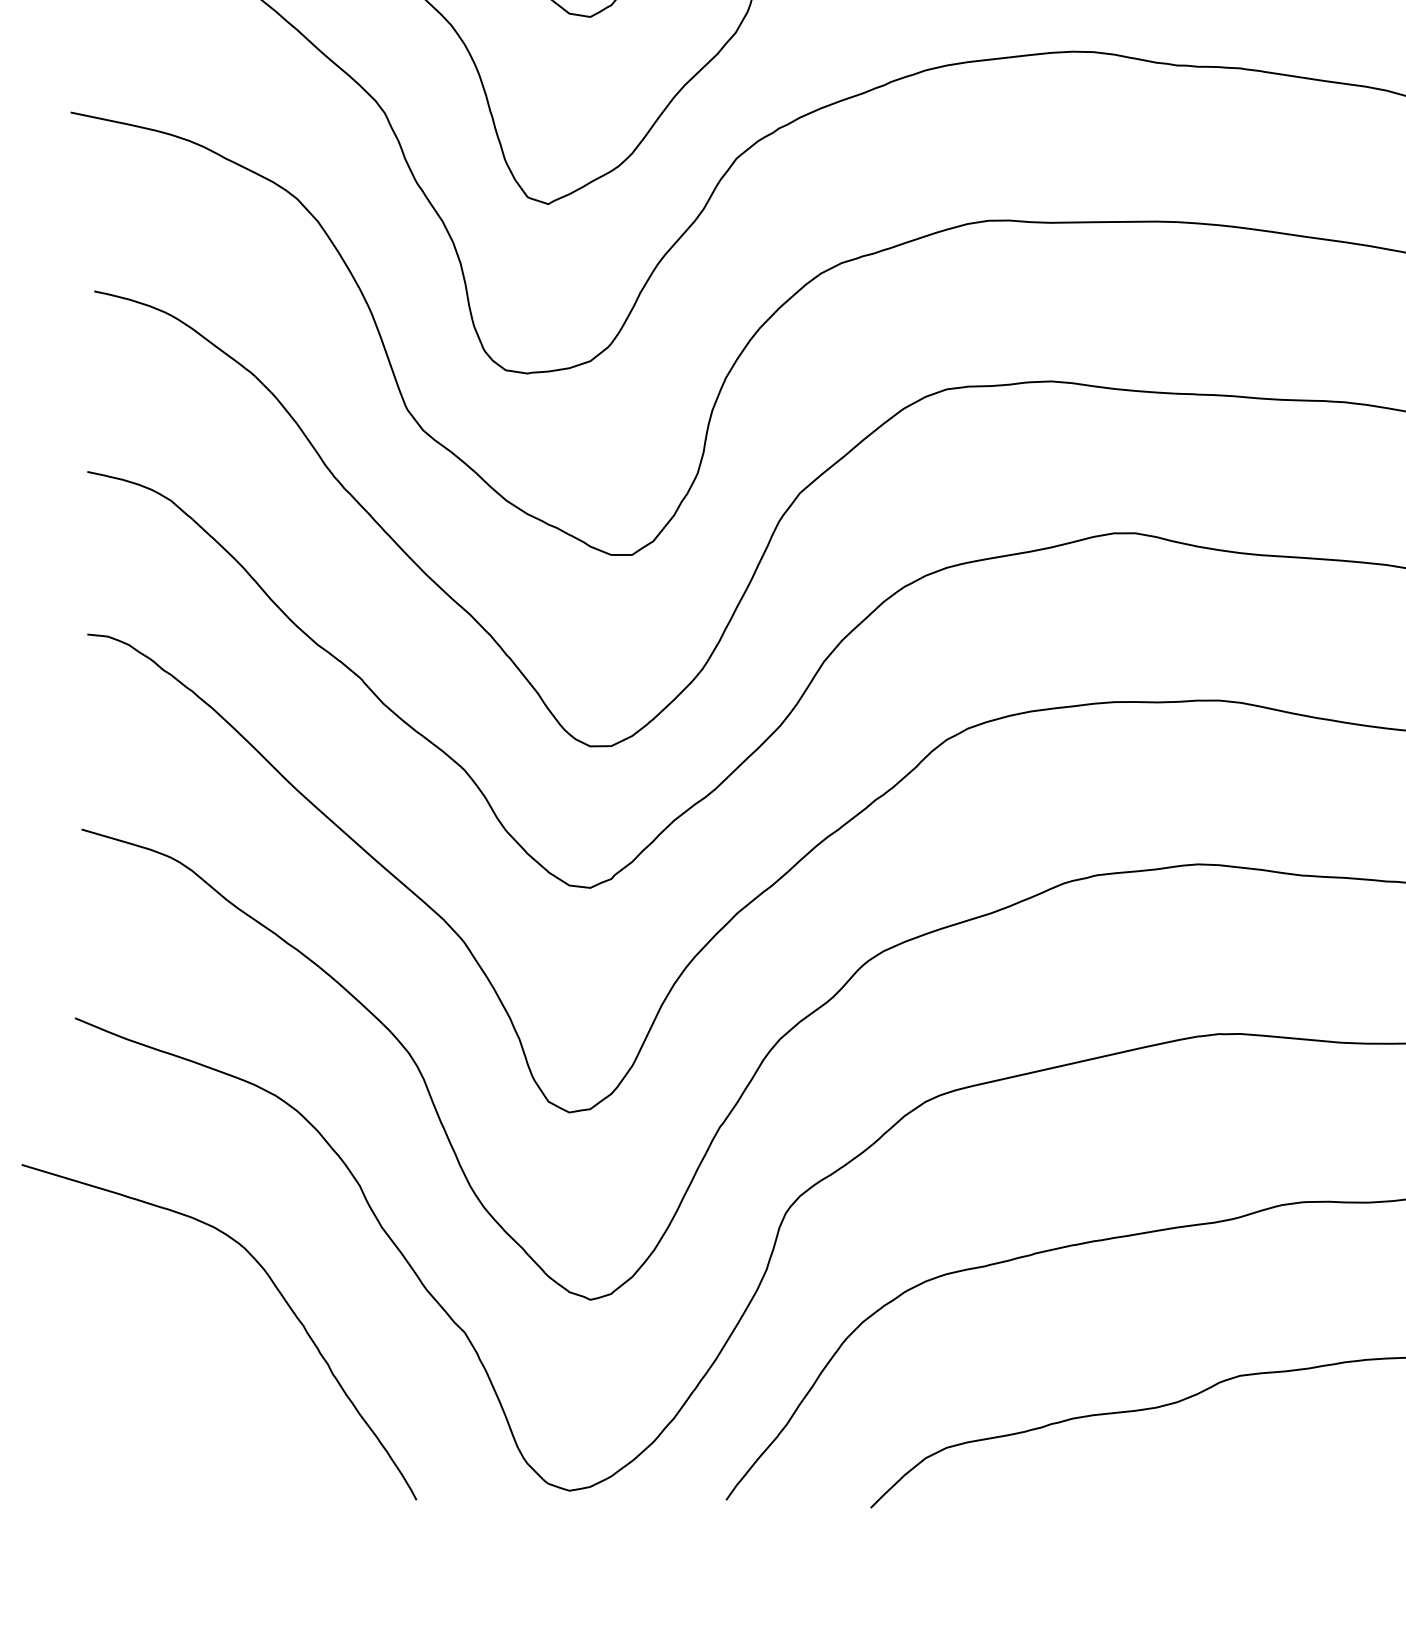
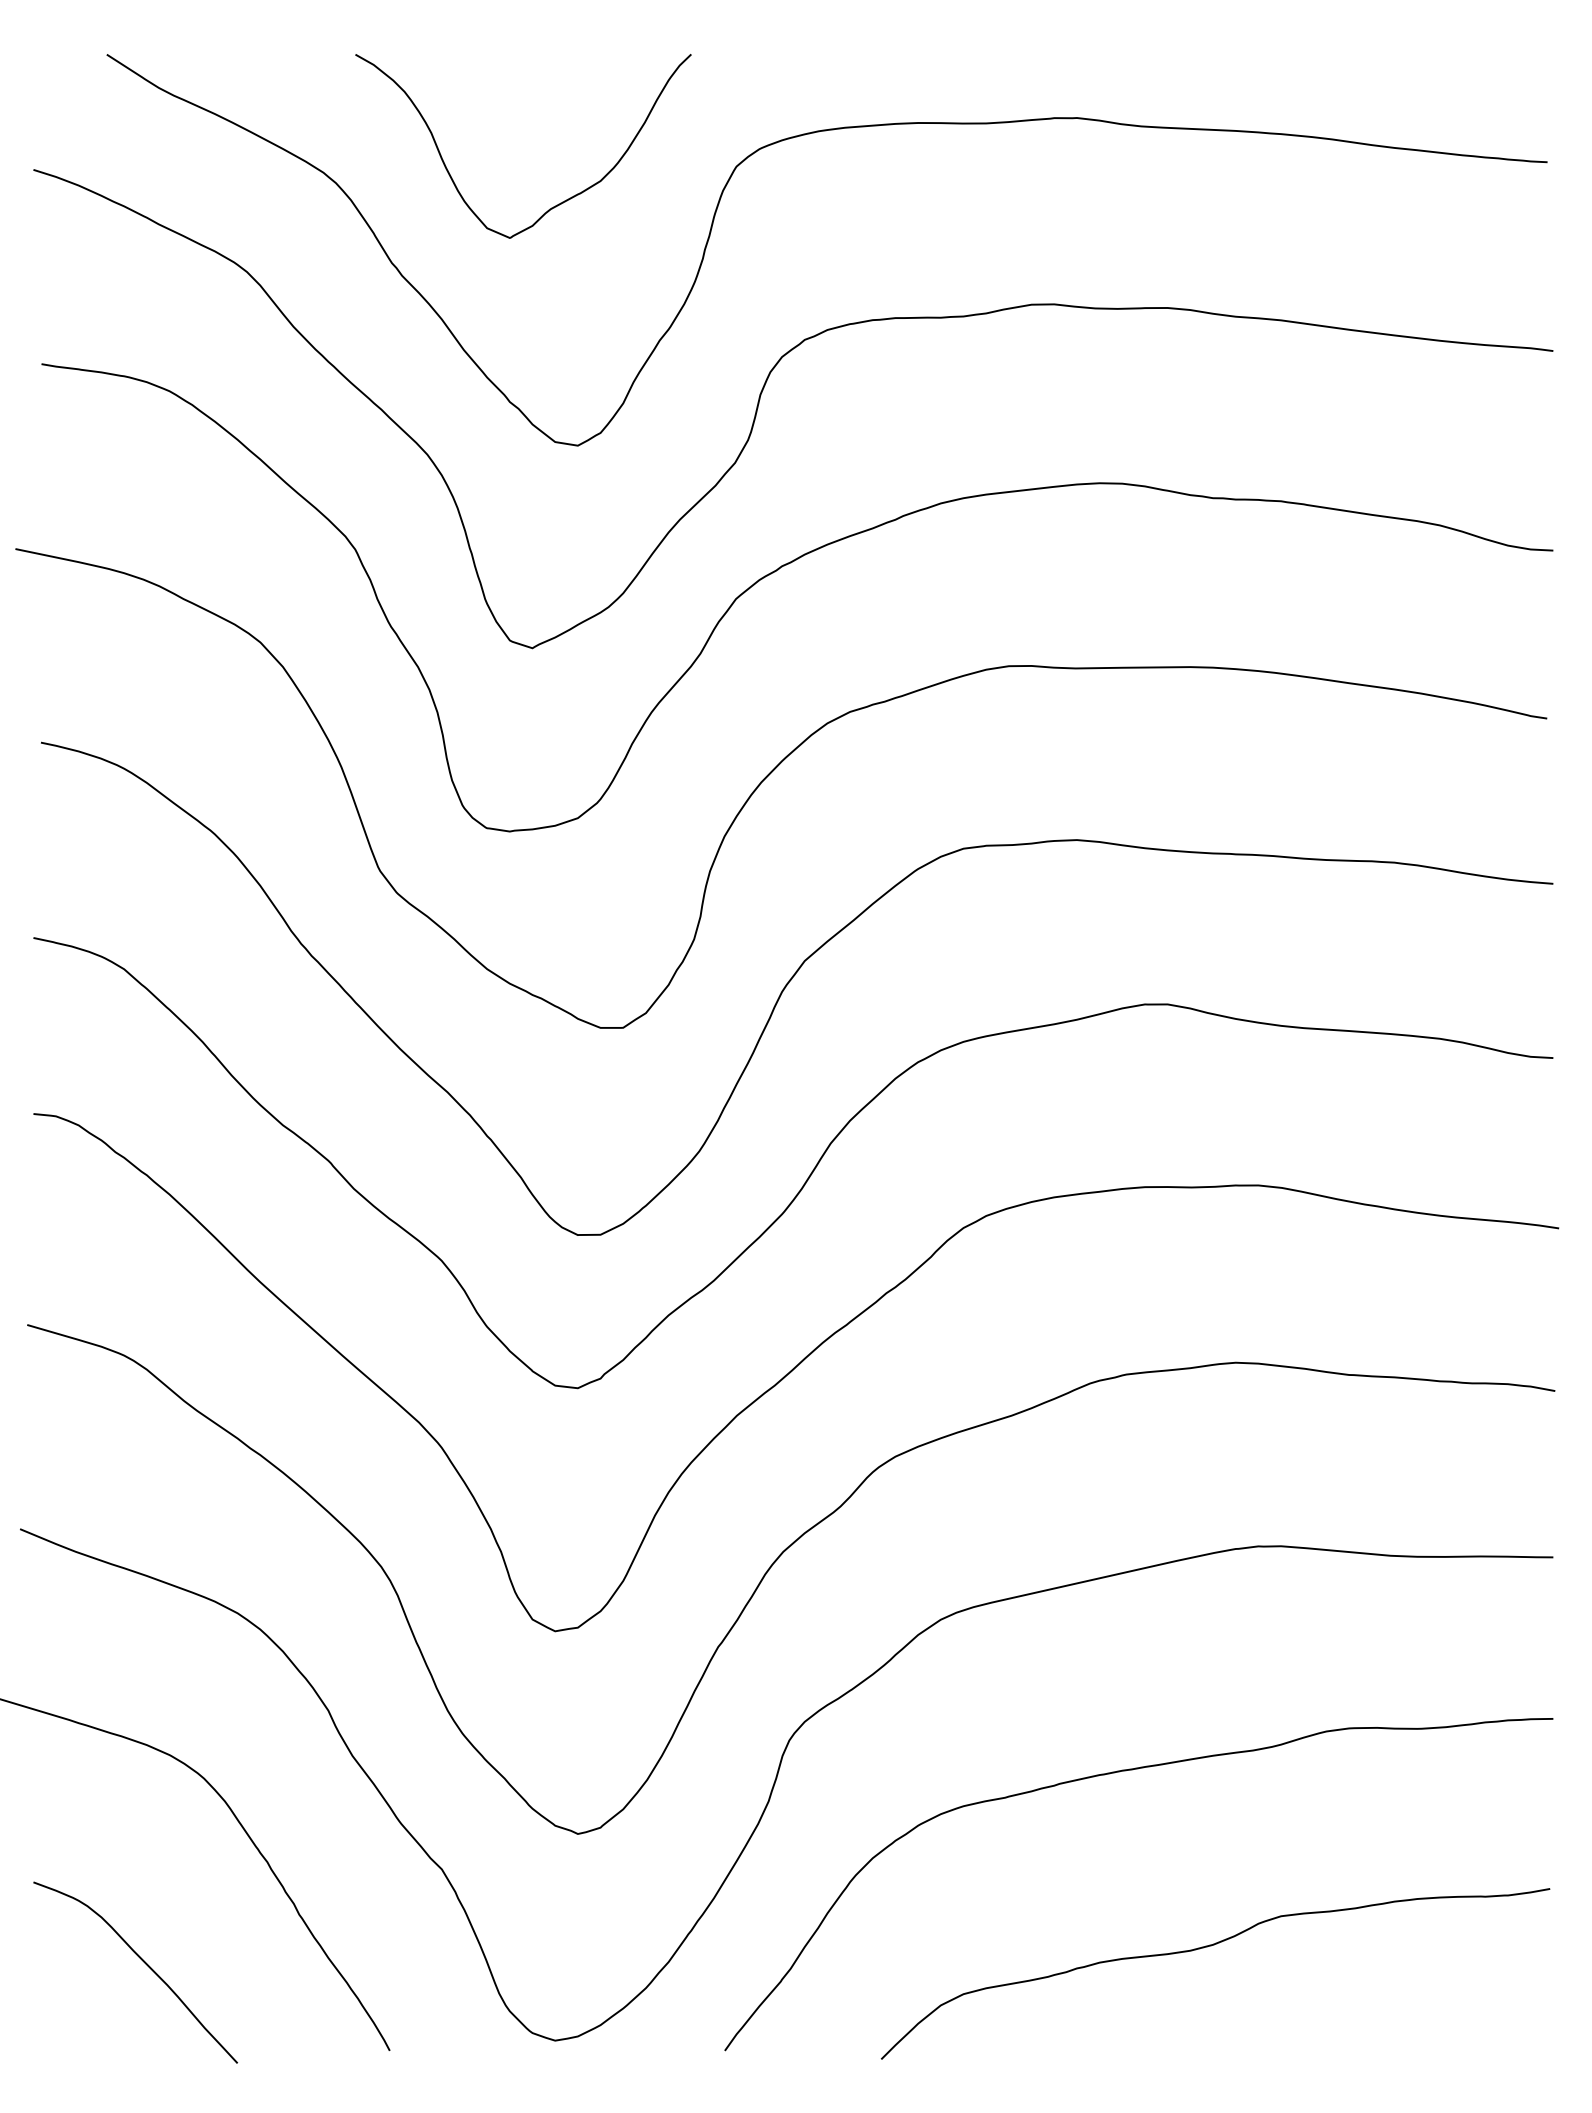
curve: (189, 1419) -> (144, 1963), added

